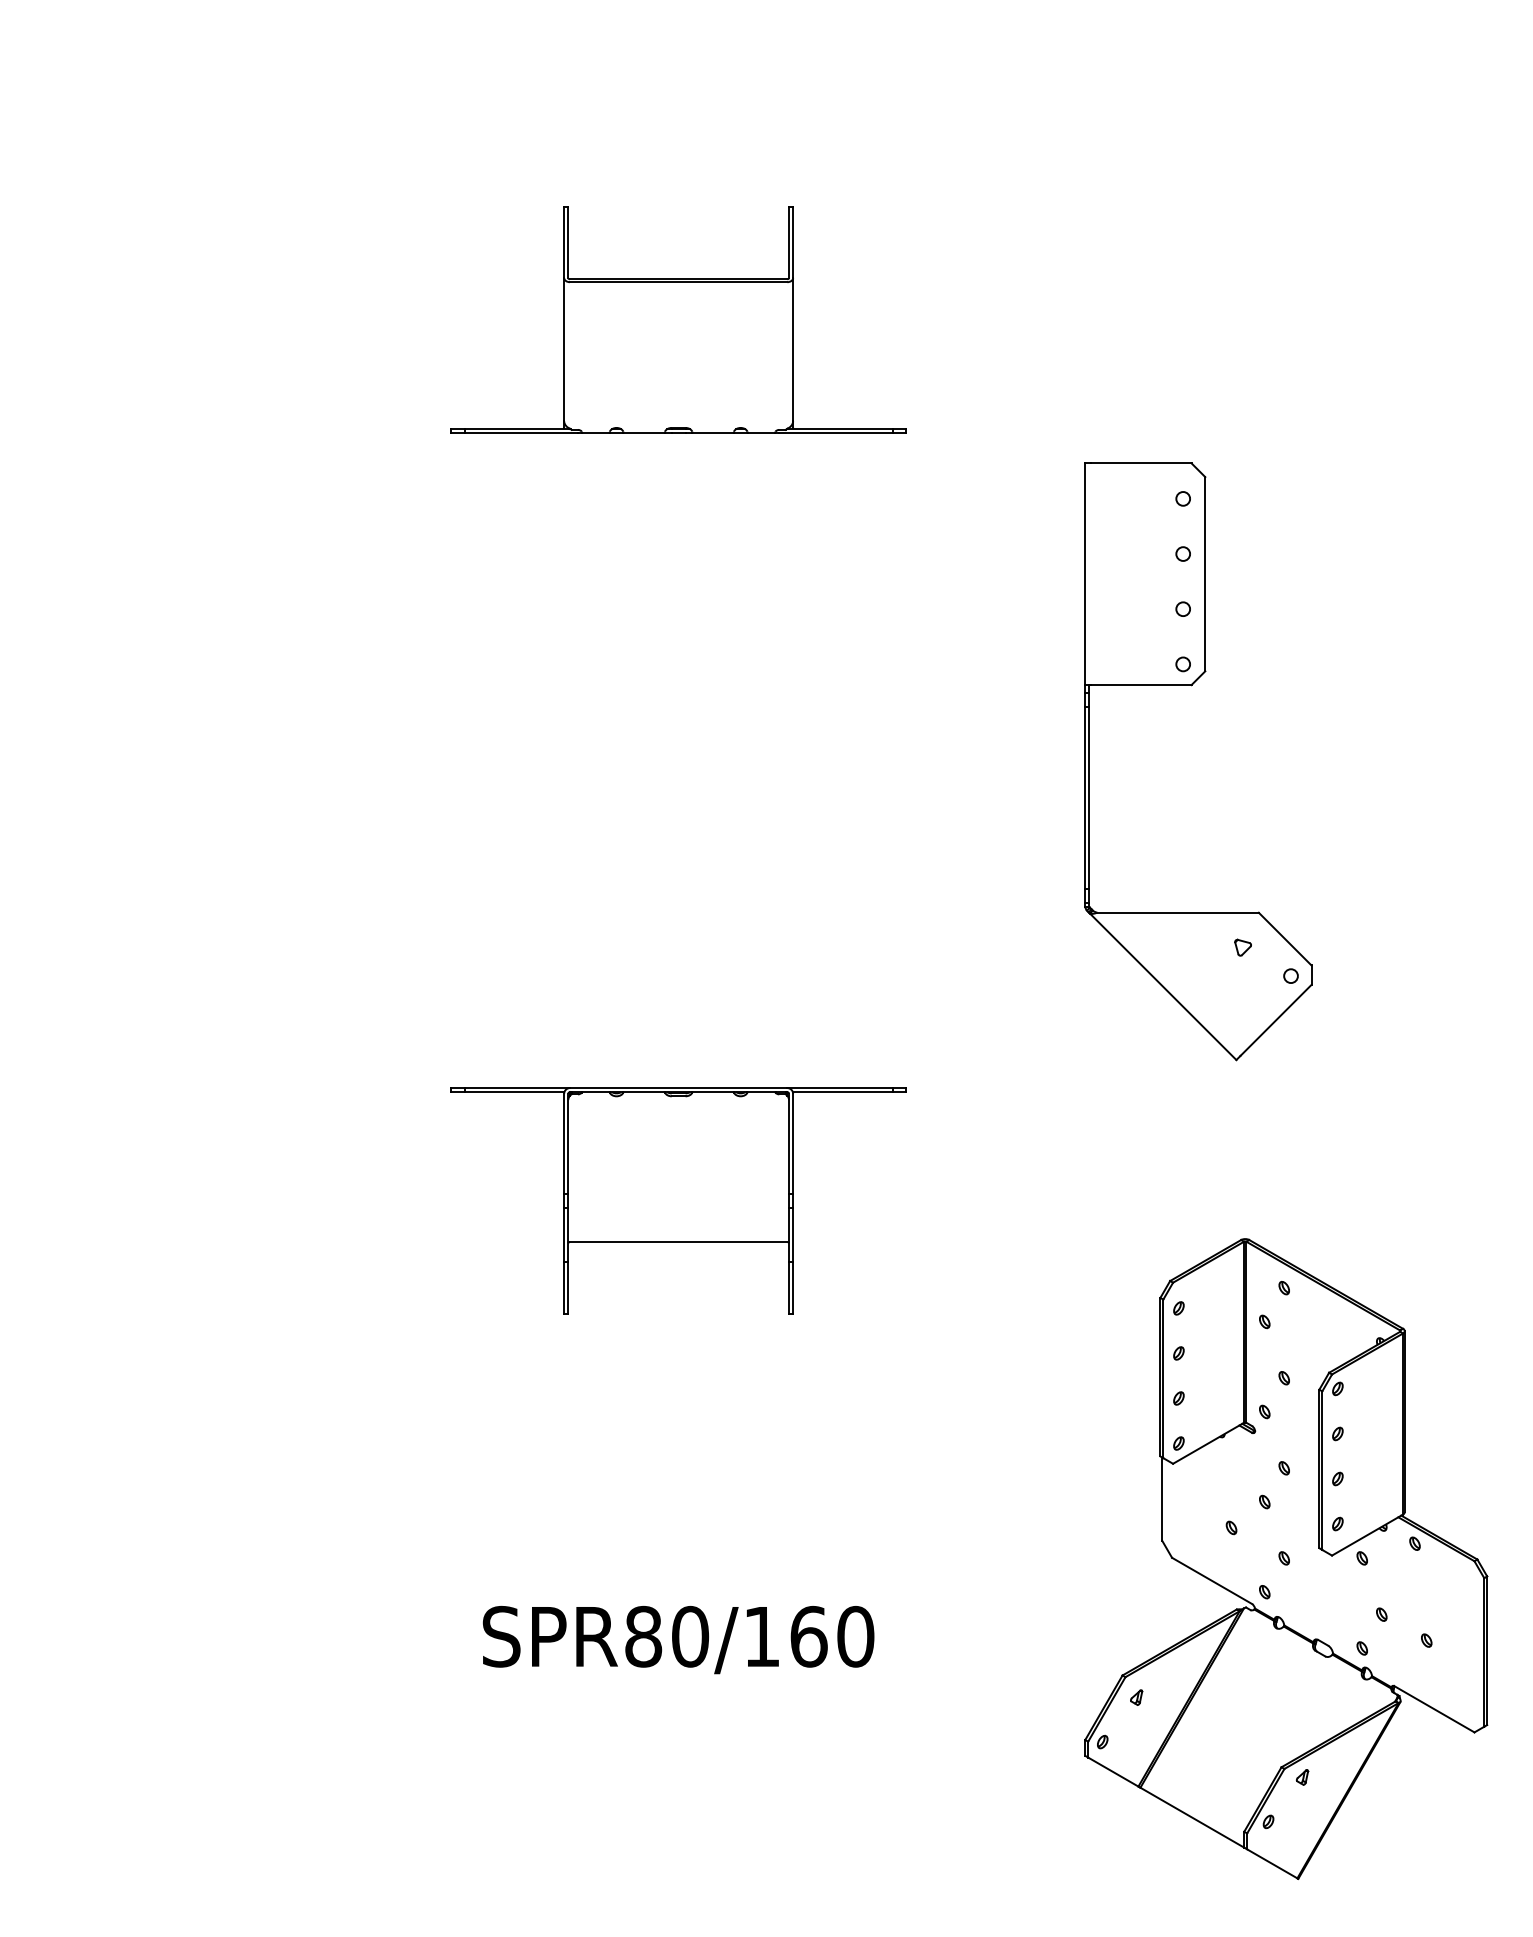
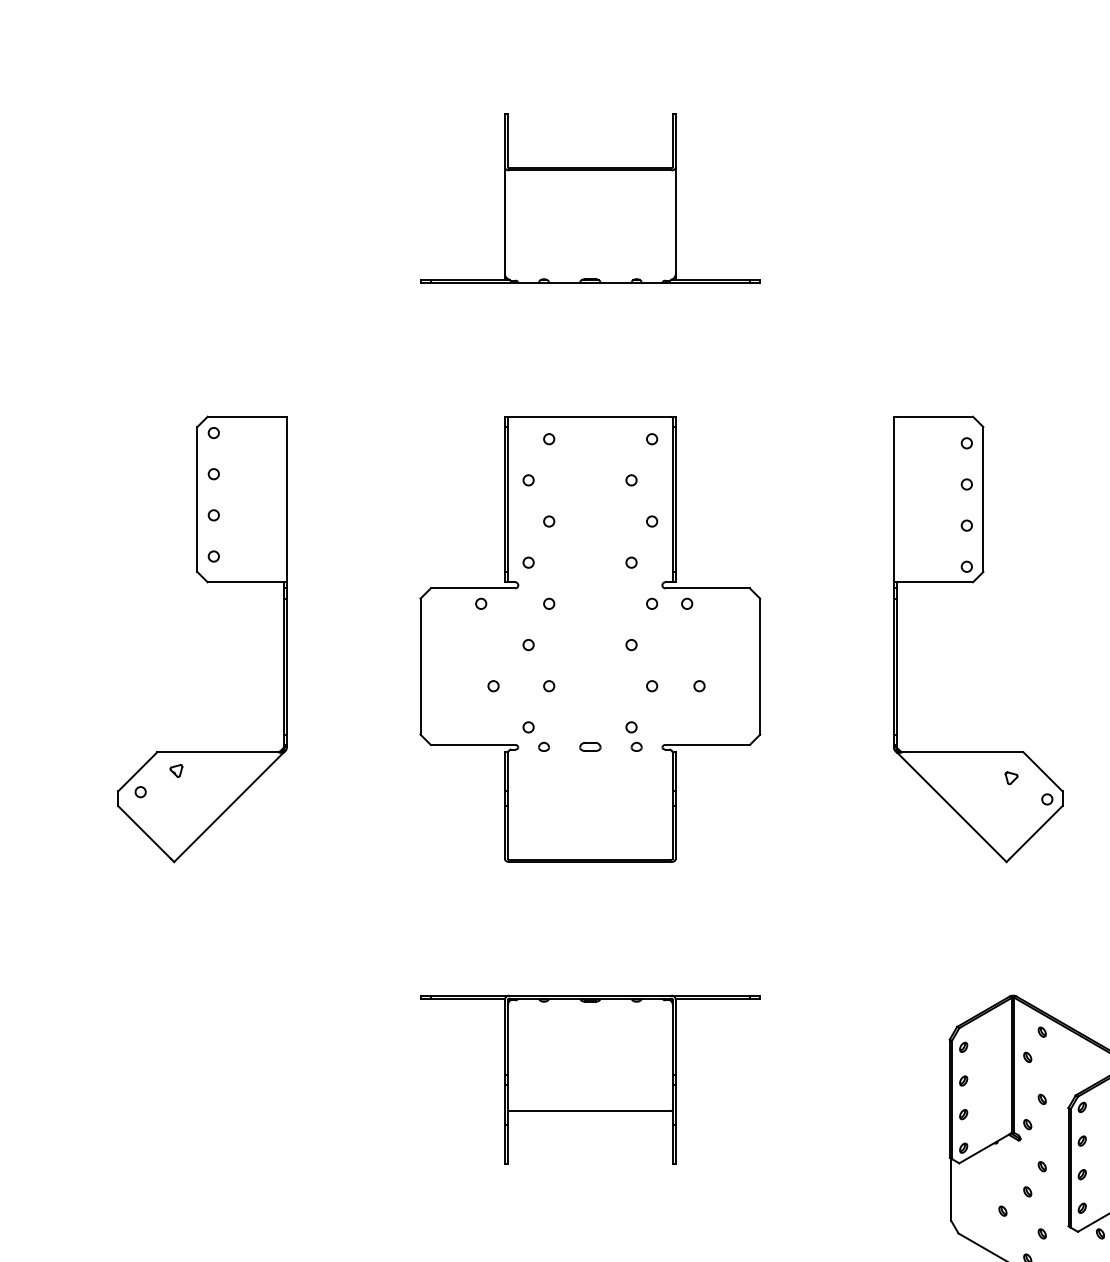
part: (678, 319) -> (590, 198), moved
part: (165, 686) -> (207, 583), added
part: (678, 761) -> (590, 639), added
part: (678, 1200) -> (590, 1079), moved

